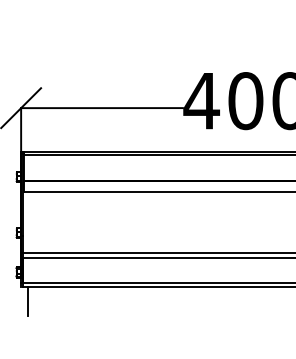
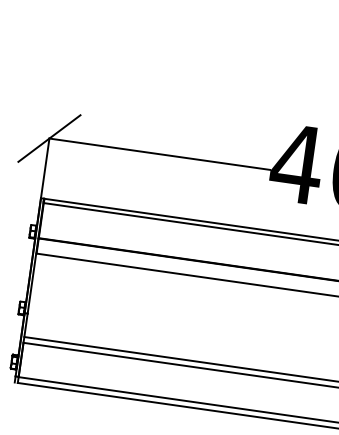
line: (27, 301) -> (20, 403), removed

